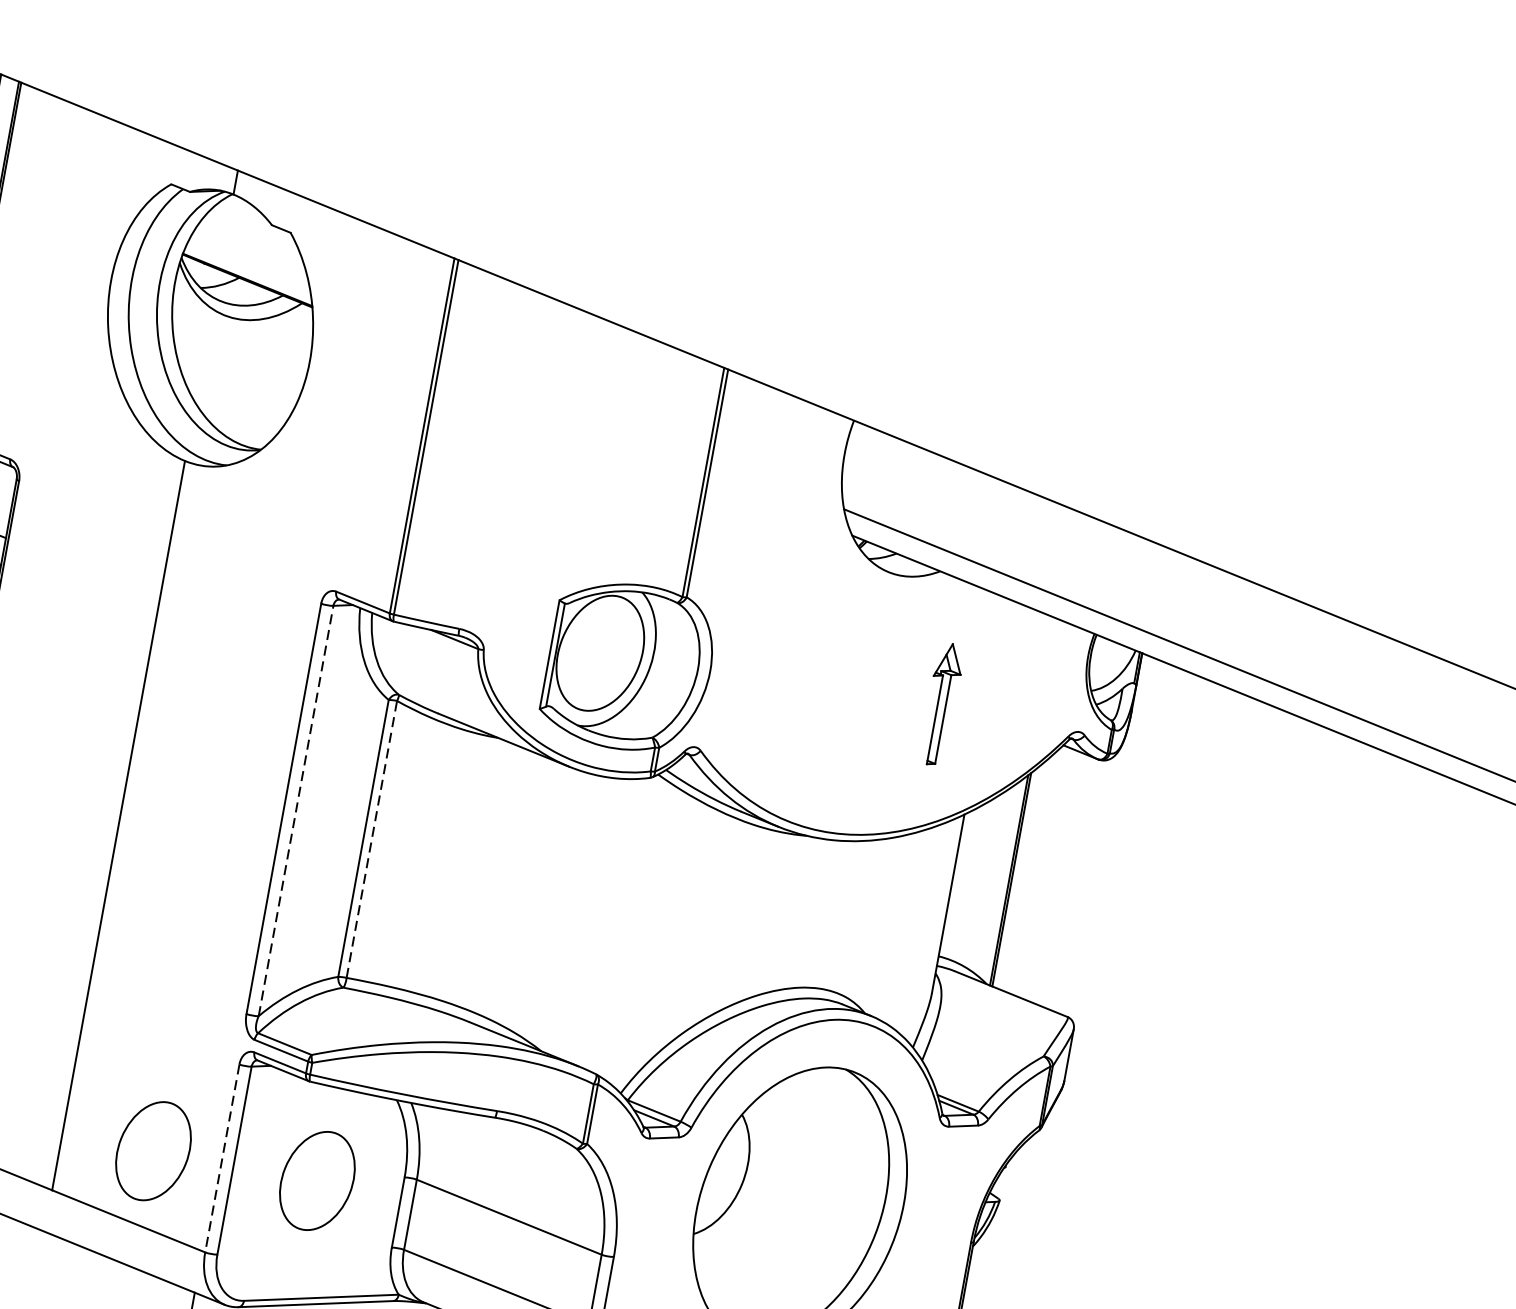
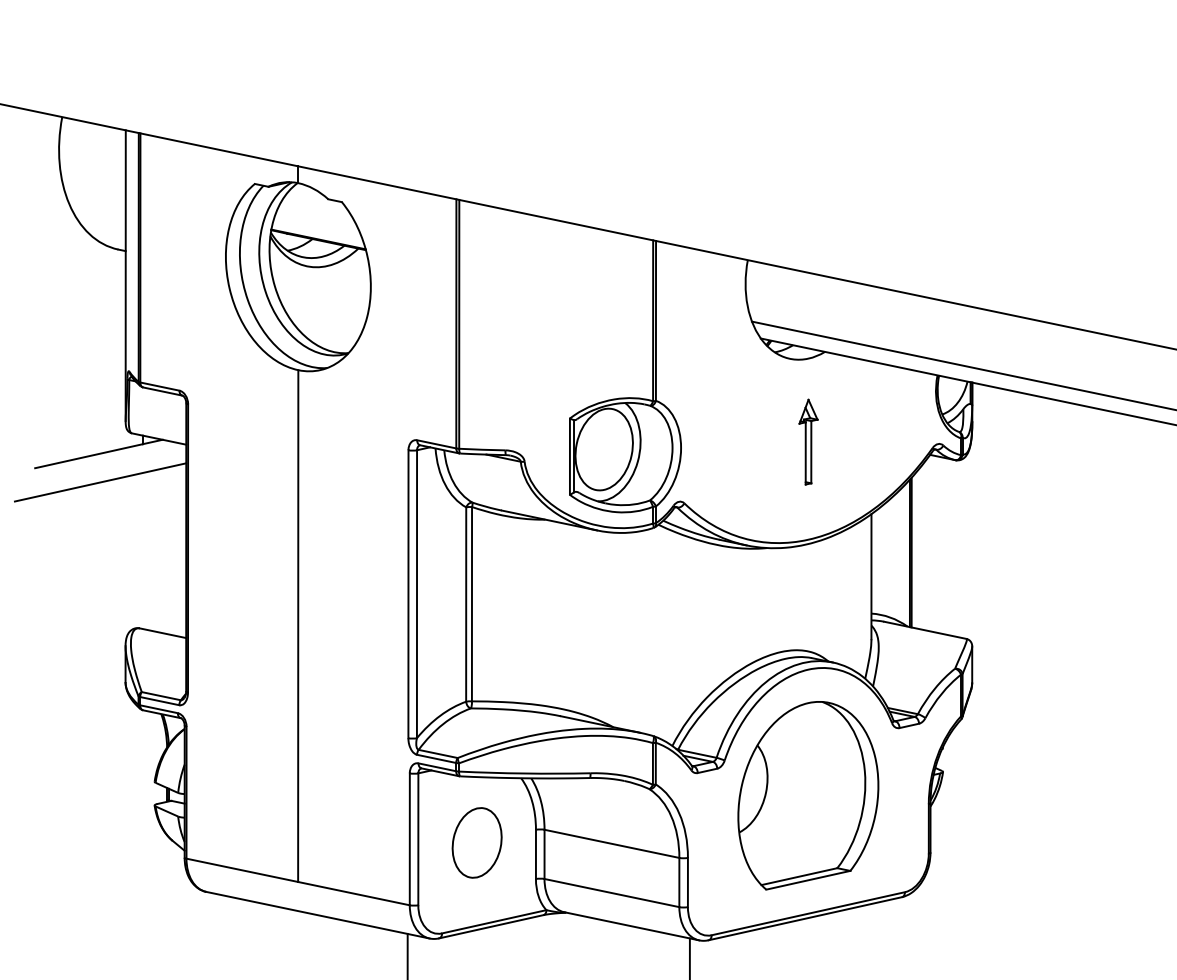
part: (941, 703) -> (808, 441), moved
line: (296, 811) -> (417, 594), dashed -> solid
line: (371, 838) -> (471, 603), dashed -> solid
part: (152, 1150) -> (361, 842), removed
line: (221, 1158) -> (409, 839), dashed -> solid

